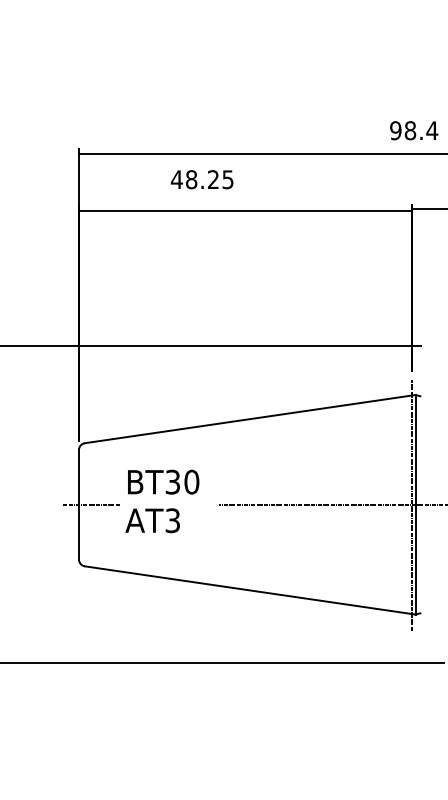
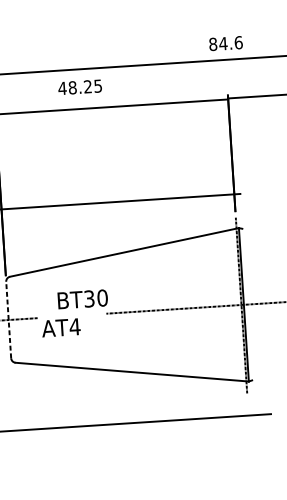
text: (414, 130) -> (226, 43), 98.4 -> 84.6
text: (163, 481) -> (82, 298), moved
line: (78, 504) -> (8, 319), solid -> dashed
text: (172, 520) -> (74, 326), AT3 -> AT4

